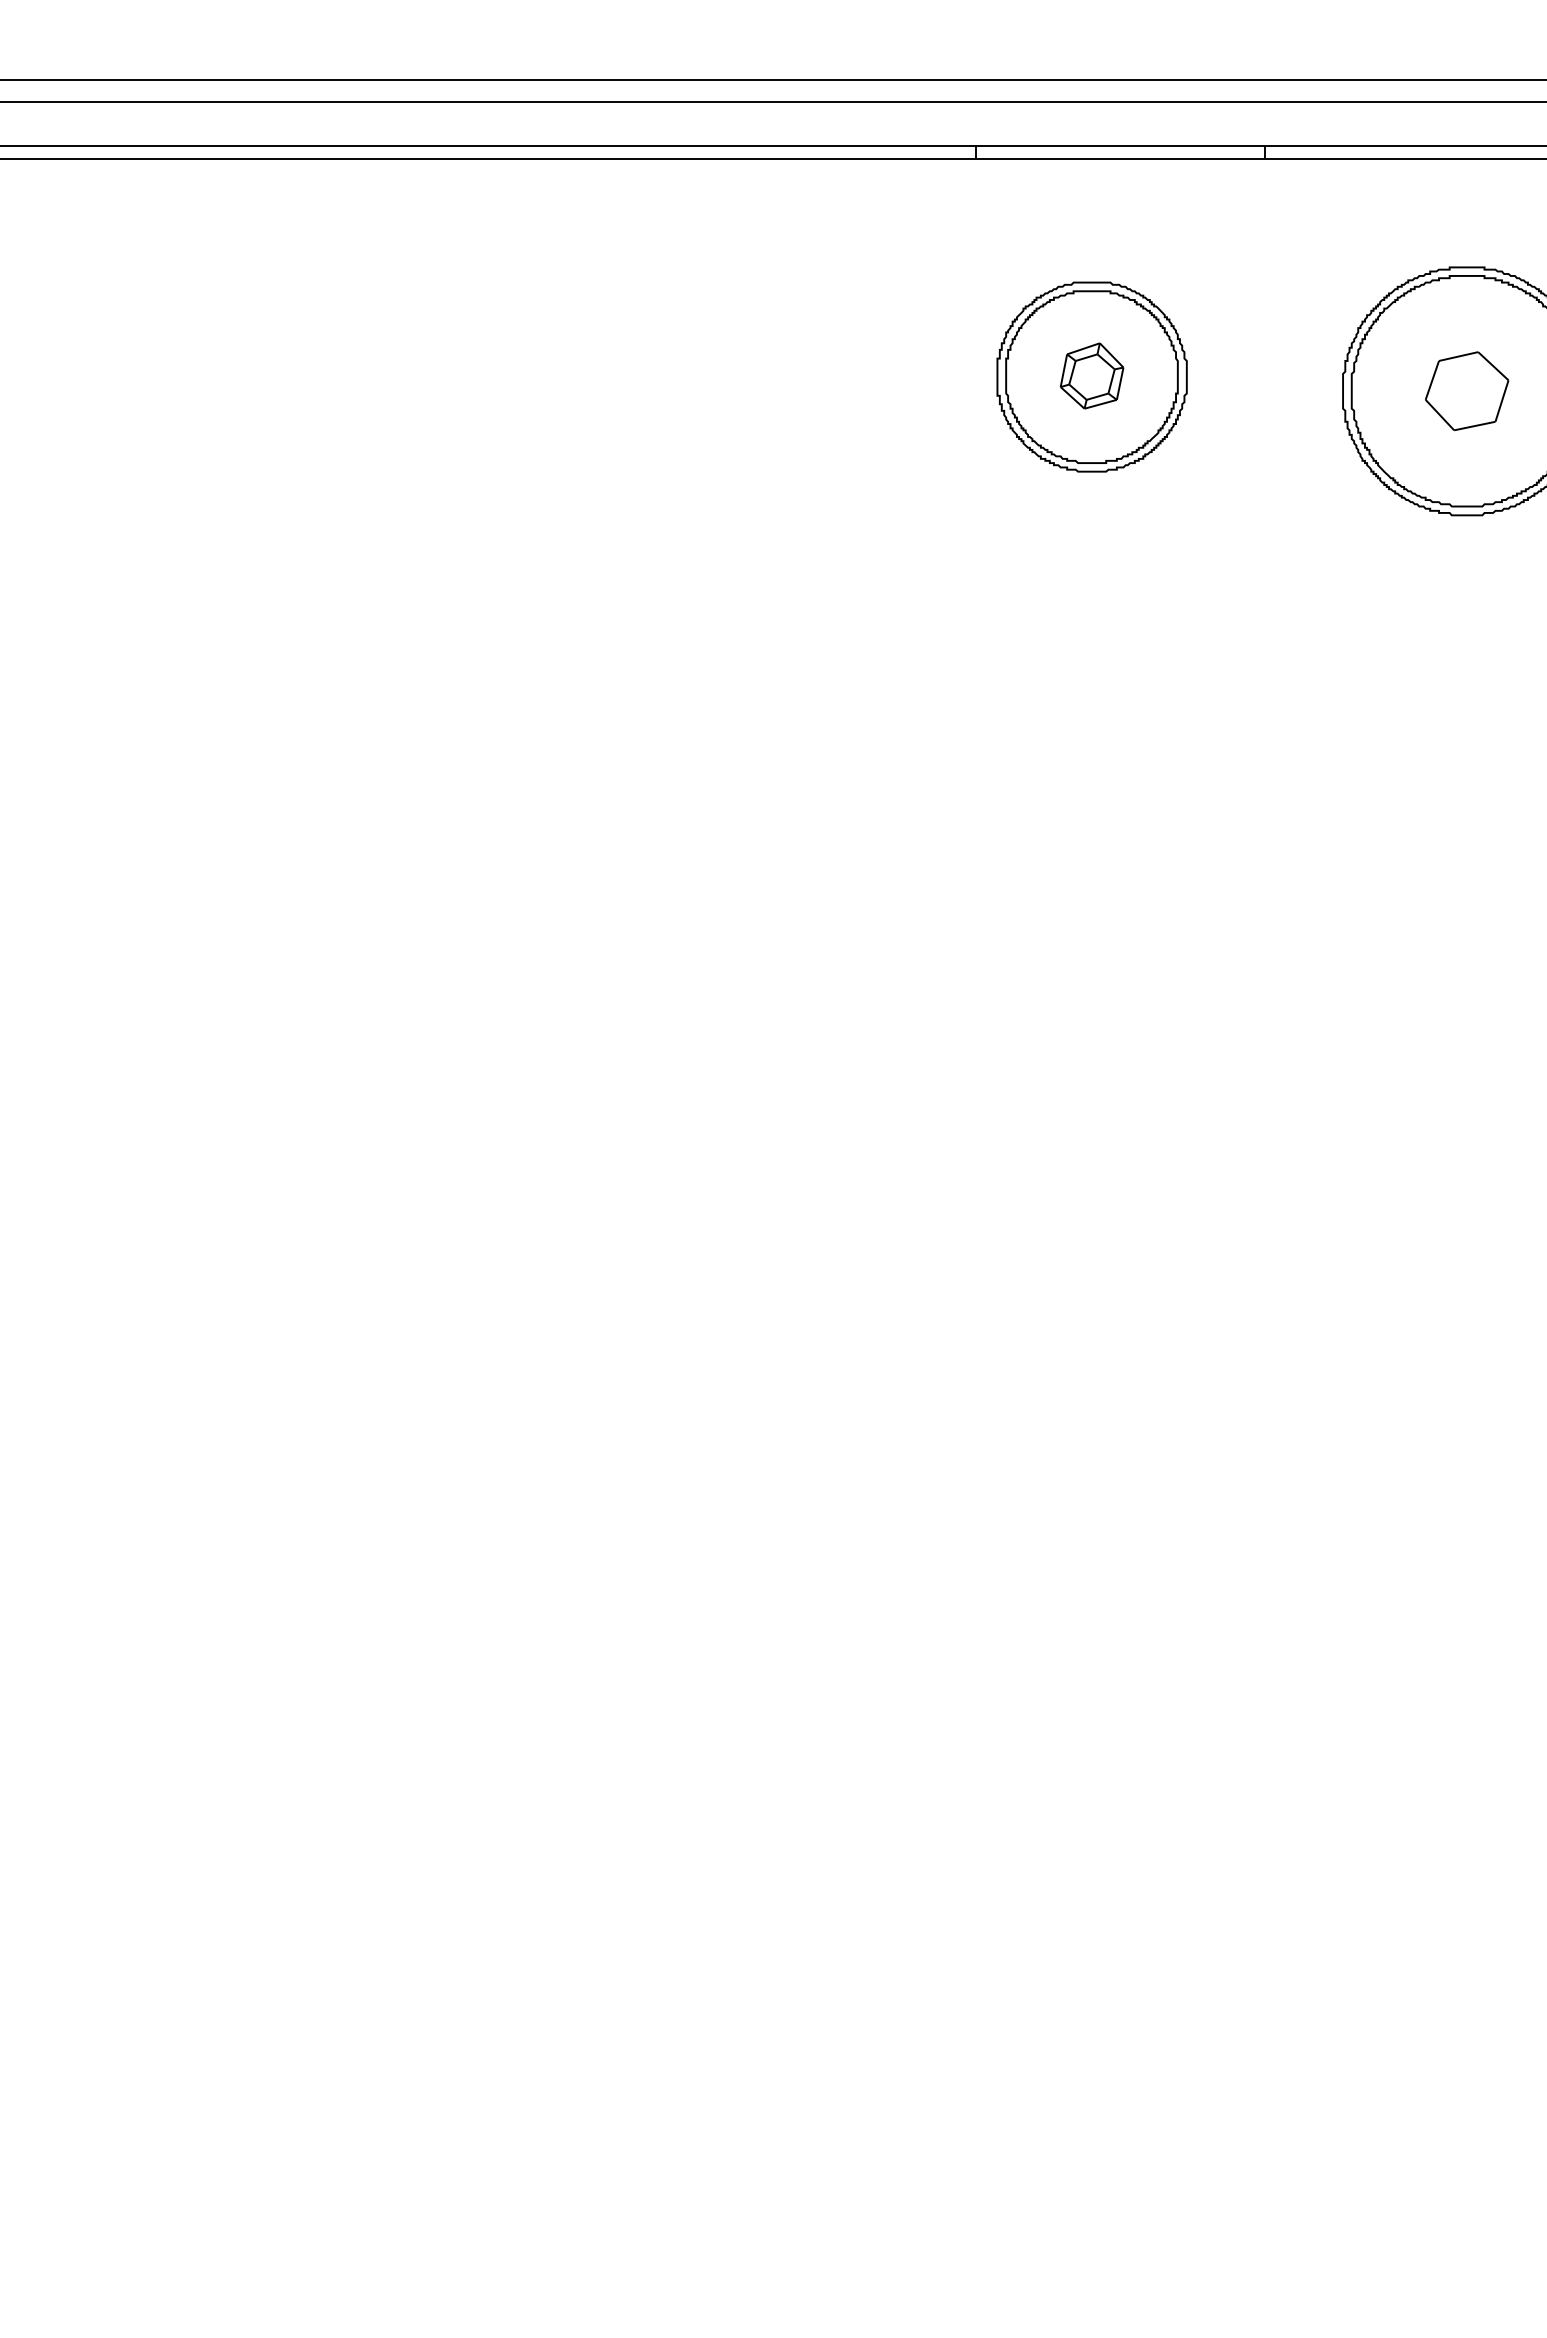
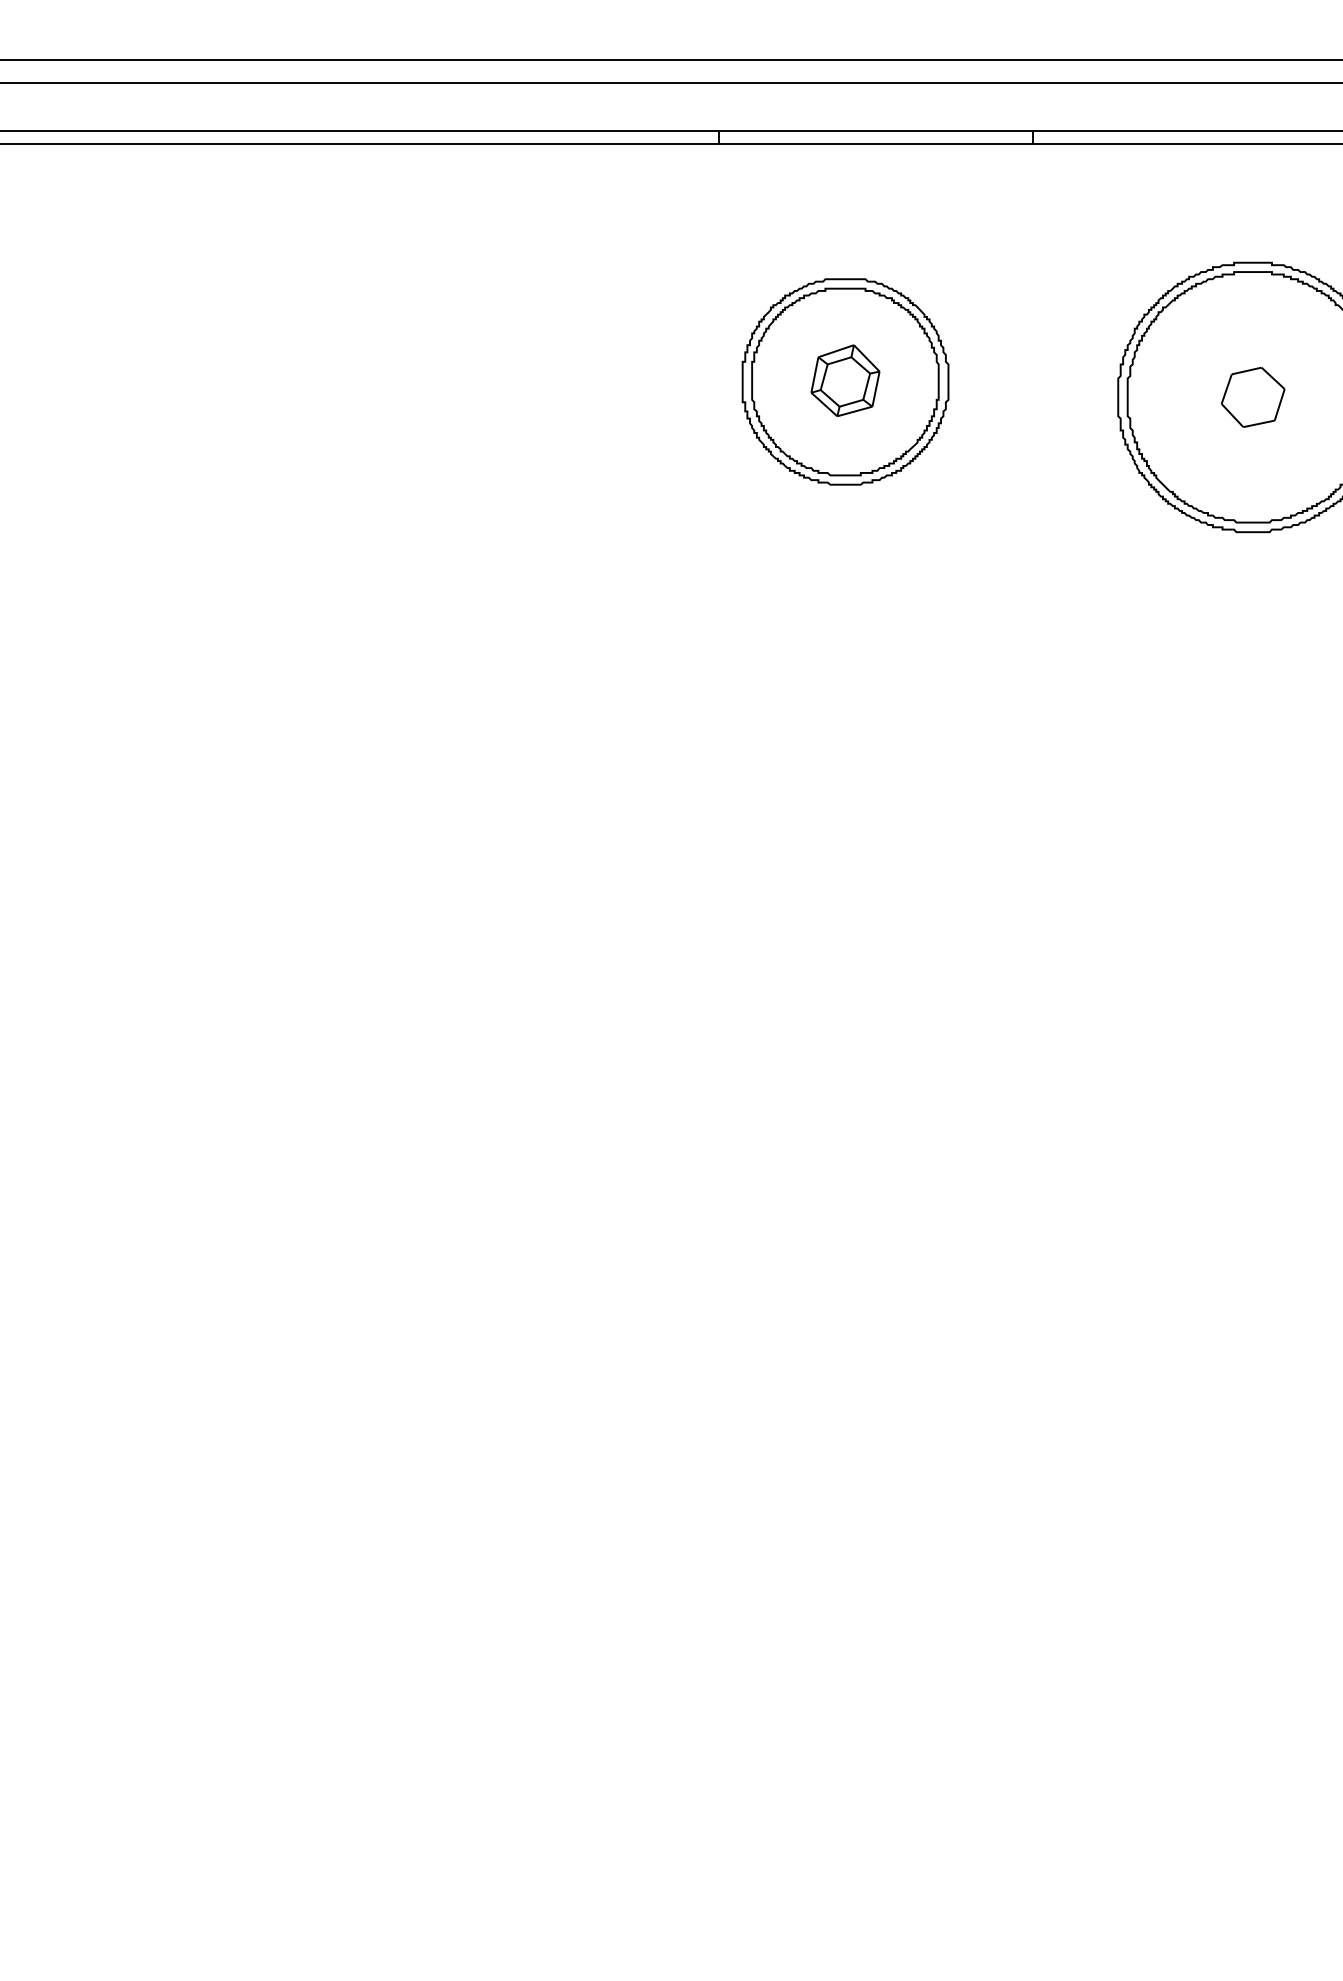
part: (1467, 391) -> (1253, 397), size x0.7

